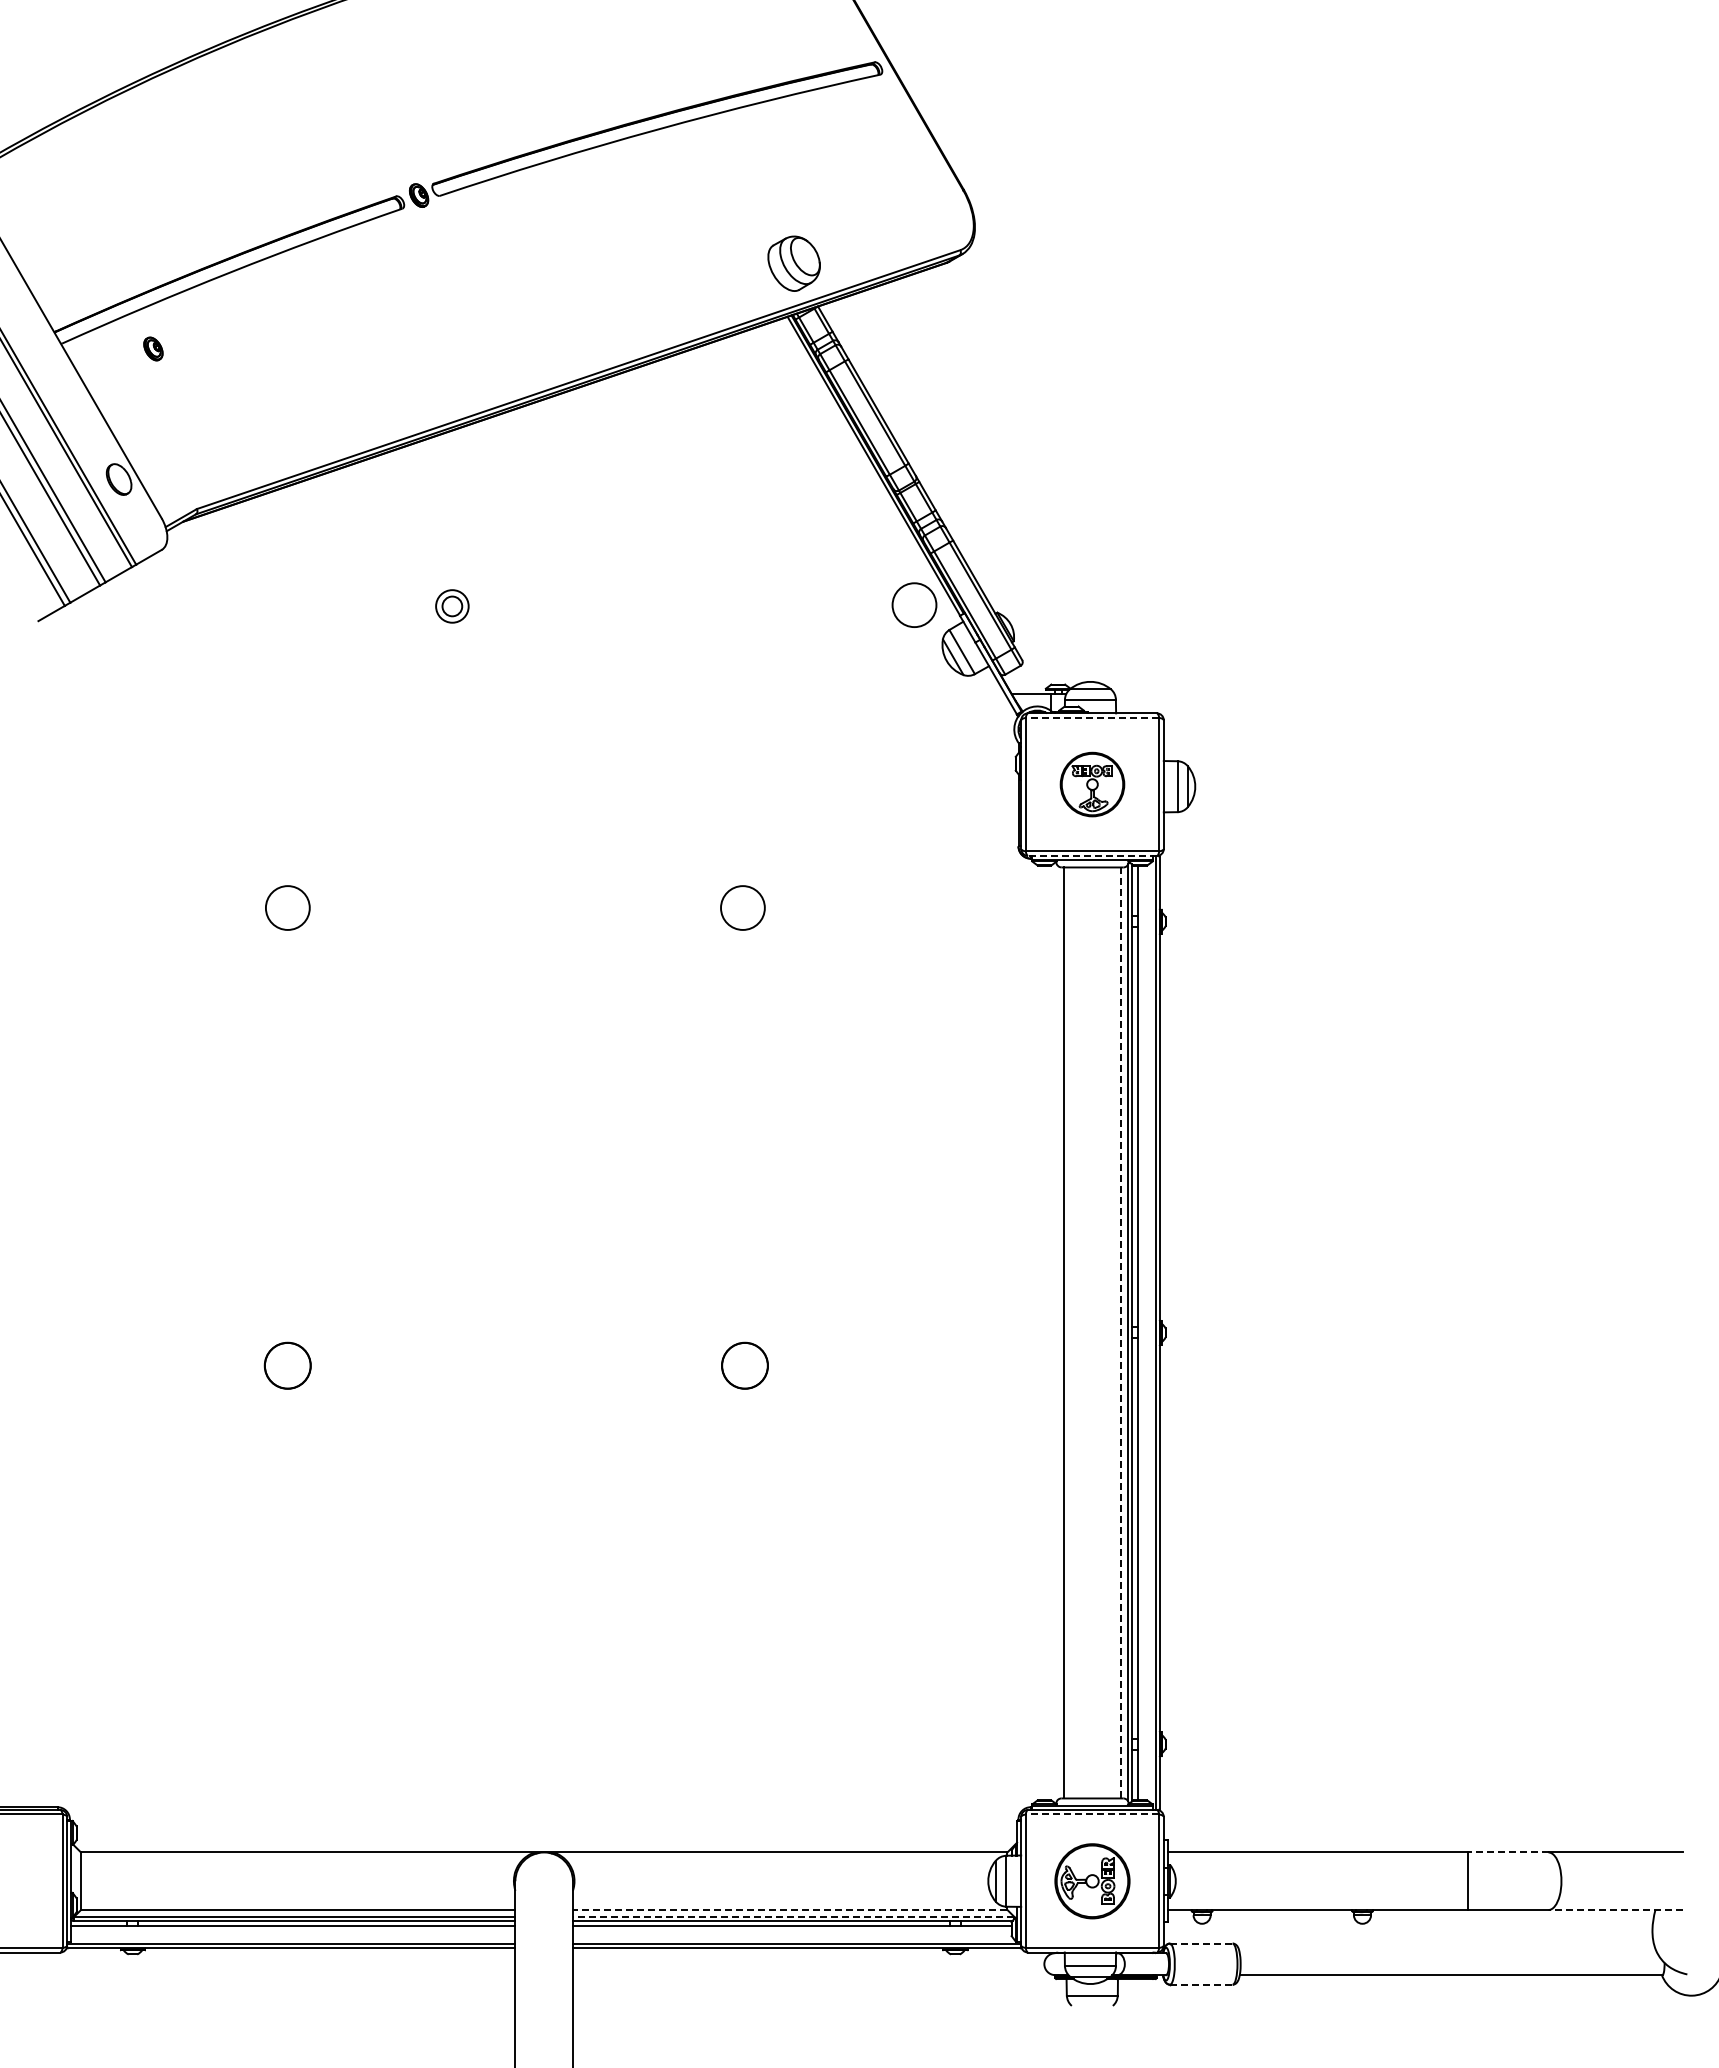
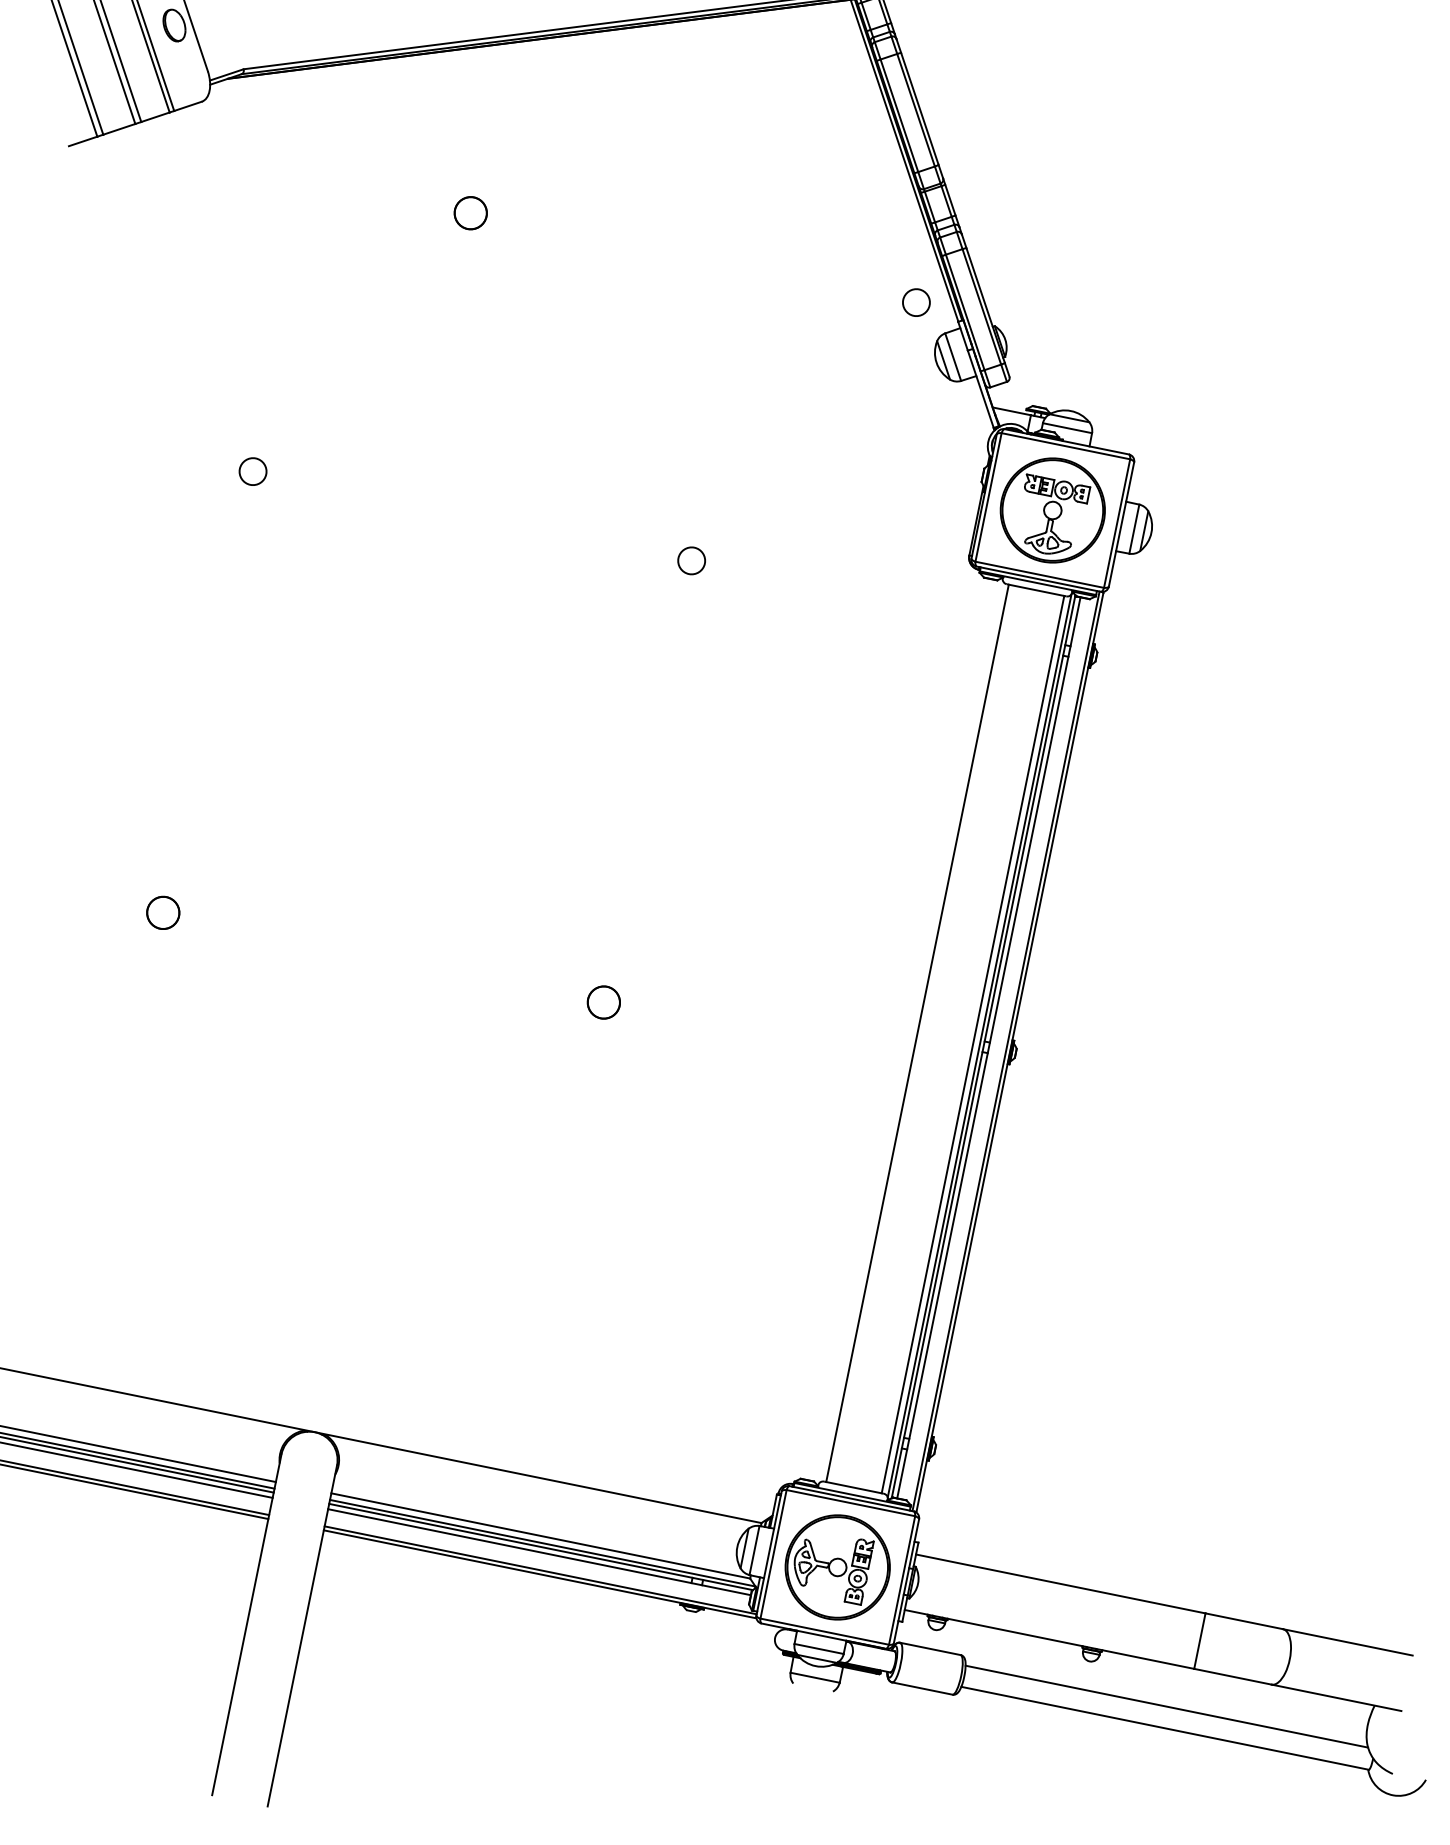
circle: (914, 604) -> (916, 301), size x0.62
circle: (451, 606) -> (469, 213), size x1.67
line: (1092, 717) -> (1065, 445), dashed -> solid
part: (1092, 784) -> (1052, 510), size x1.67
line: (1092, 855) -> (1038, 578), dashed -> solid
circle: (287, 907) -> (252, 471), size x0.62
circle: (742, 907) -> (691, 560), size x0.62
line: (1121, 1332) -> (973, 1044), dashed -> solid
part: (287, 1365) -> (163, 912), size x0.71
part: (744, 1365) -> (603, 1002), size x0.71
line: (1092, 1814) -> (850, 1503), dashed -> solid
line: (1507, 1852) -> (1243, 1621), dashed -> solid
part: (1092, 1881) -> (837, 1567), size x1.43
line: (789, 1910) -> (539, 1536), dashed -> solid
line: (1615, 1910) -> (1336, 1698), dashed -> solid
line: (793, 1916) -> (542, 1542), dashed -> solid
line: (1201, 1943) -> (930, 1648), dashed -> solid
line: (1448, 1953) -> (1166, 1706), added
line: (1201, 1984) -> (922, 1688), dashed -> solid

